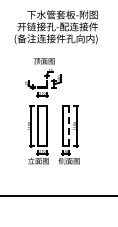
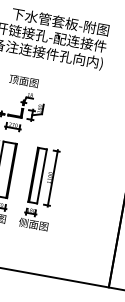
line: (69, 126) -> (42, 177), dashed -> solid

